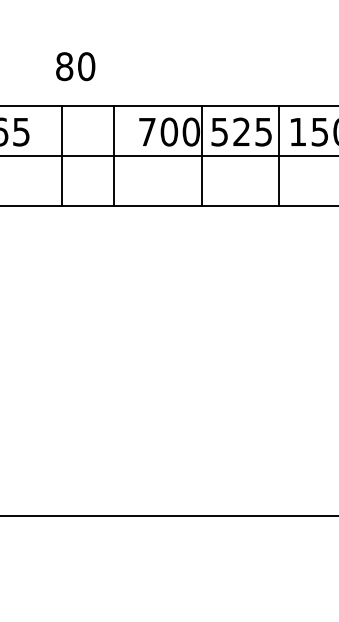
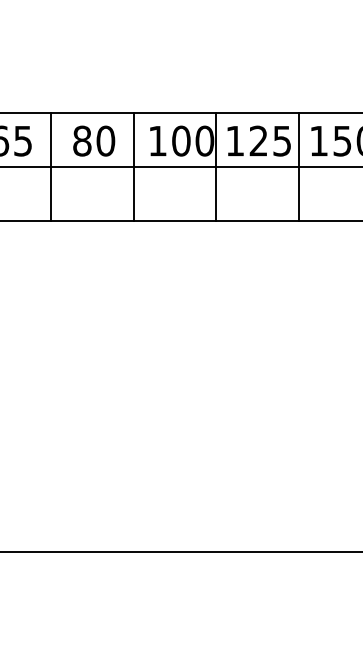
text: (76, 66) -> (94, 140), moved
text: (147, 132) -> (157, 141), 700 -> 100
text: (219, 132) -> (234, 141), 525 -> 125
line: (61, 155) -> (51, 166), moved
line: (113, 155) -> (133, 166), moved

